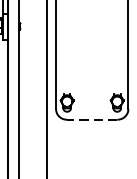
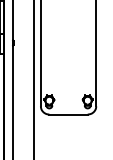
line: (92, 119) -> (68, 114), dashed -> solid

